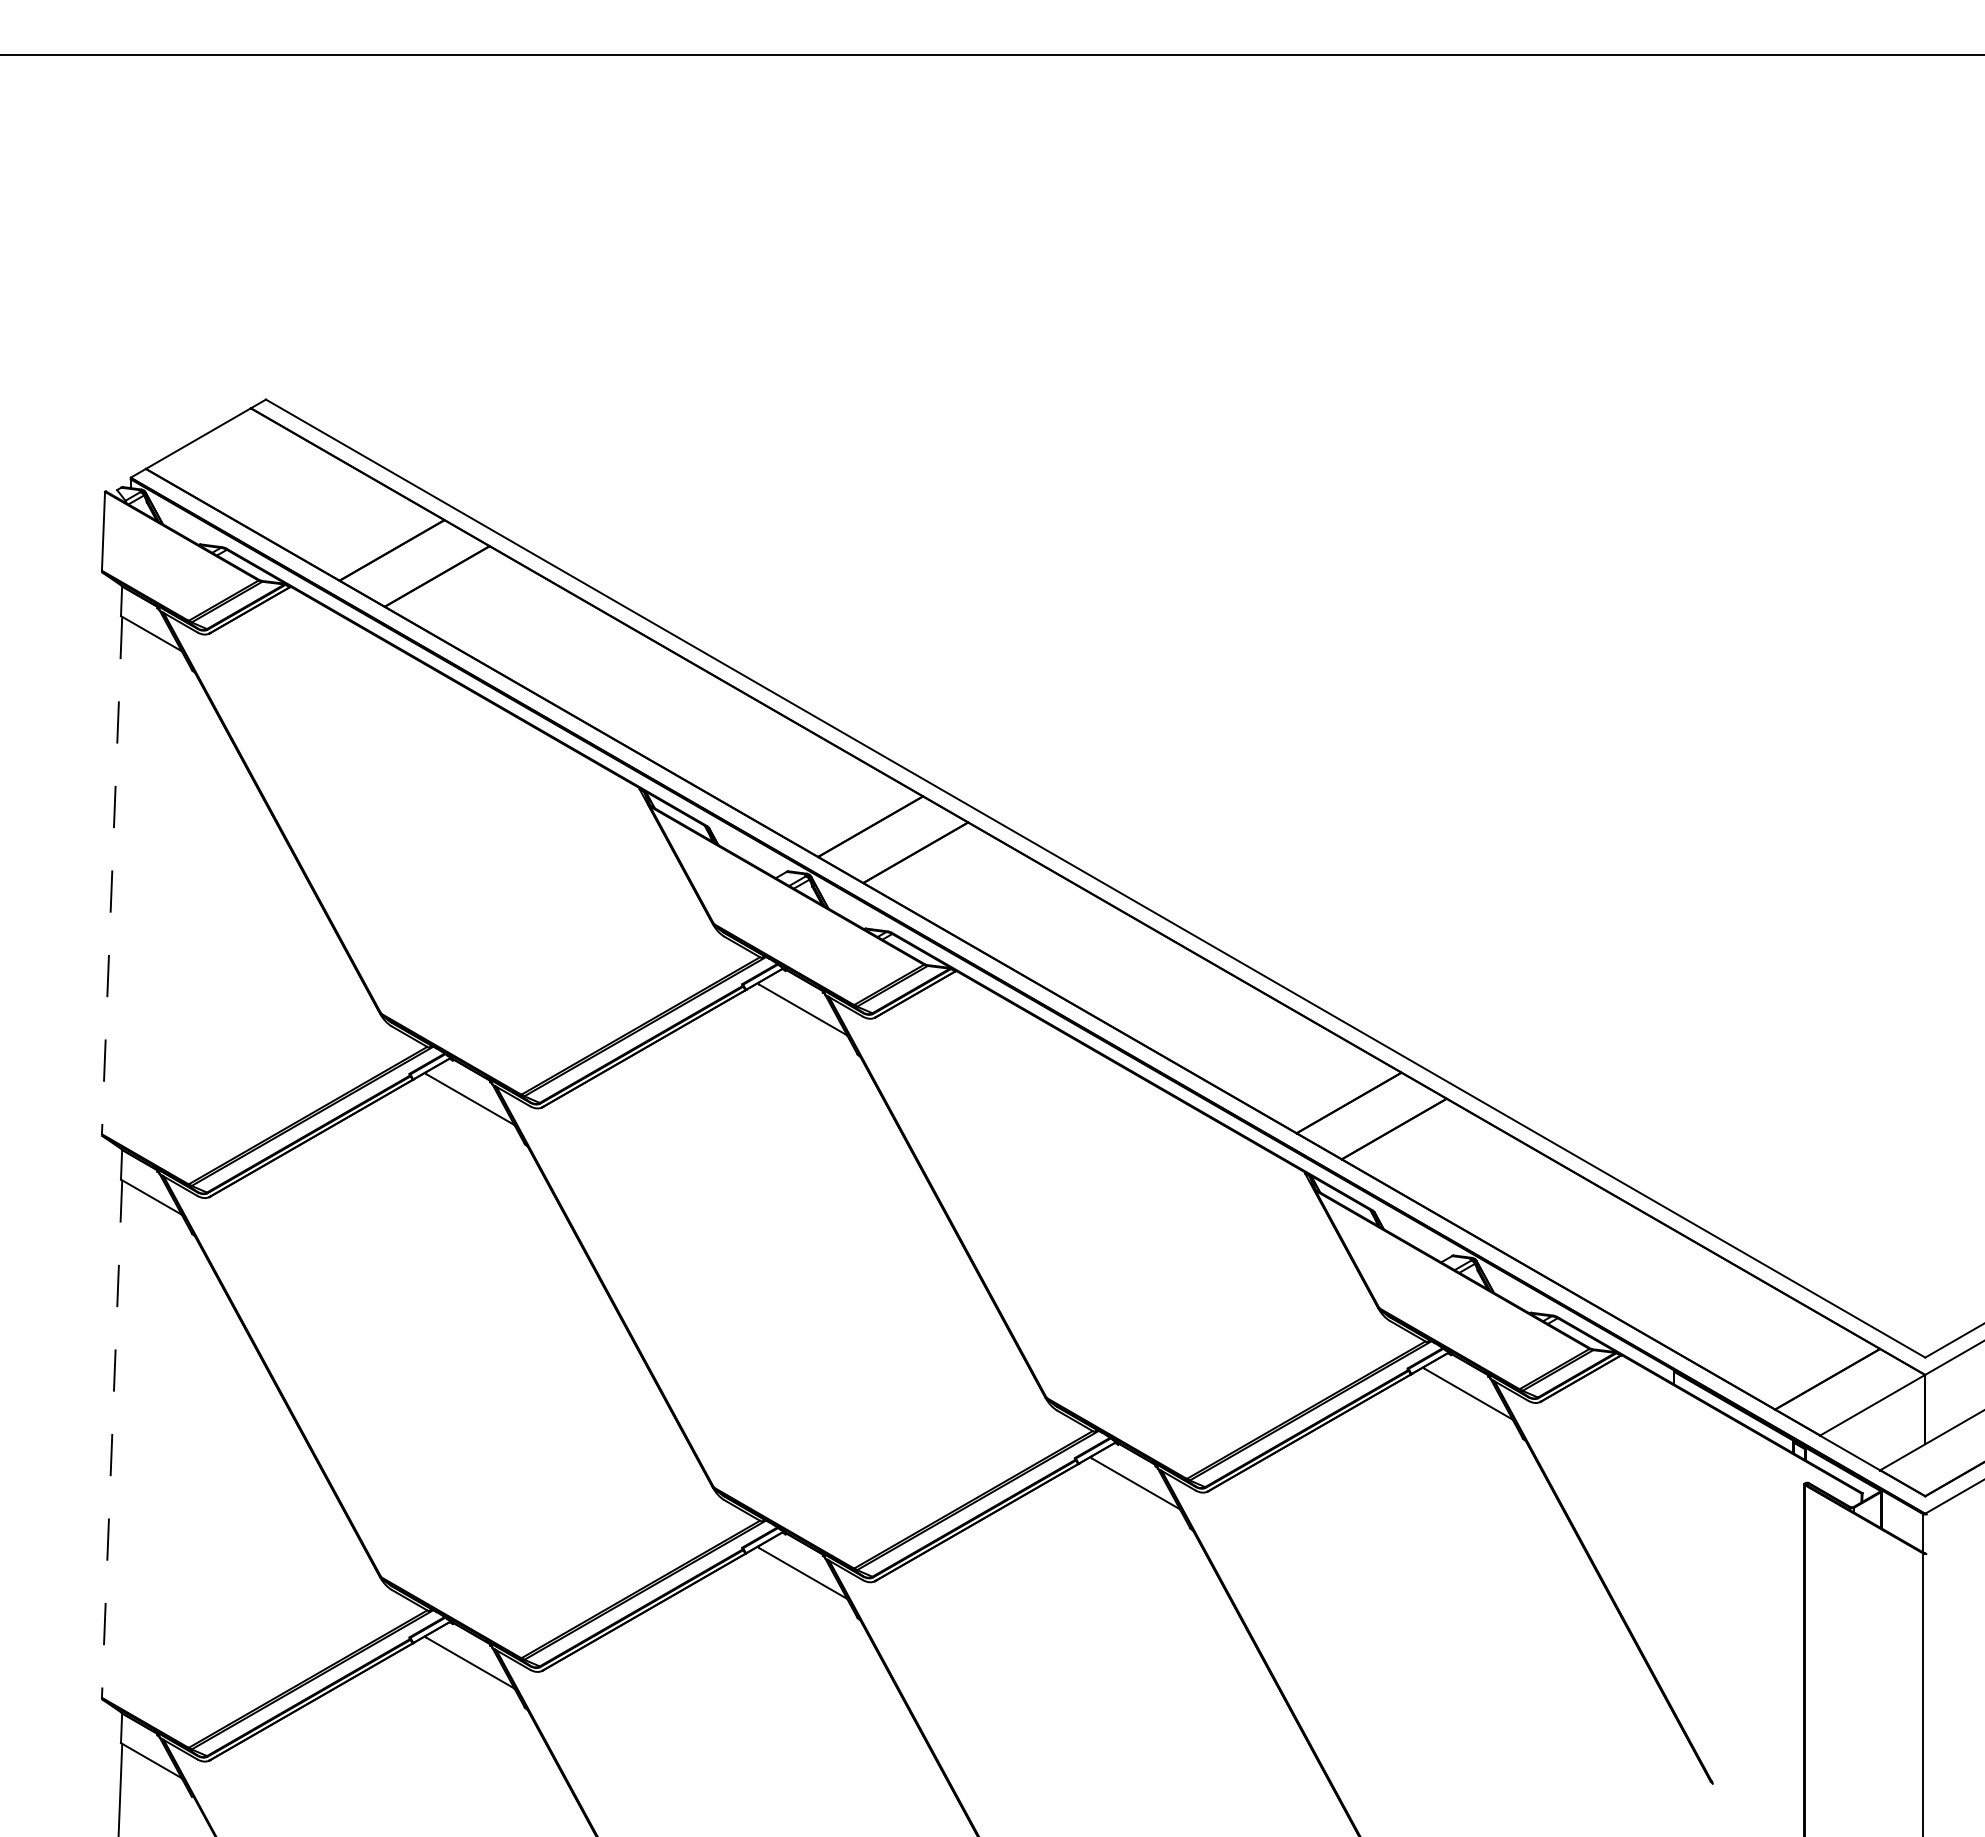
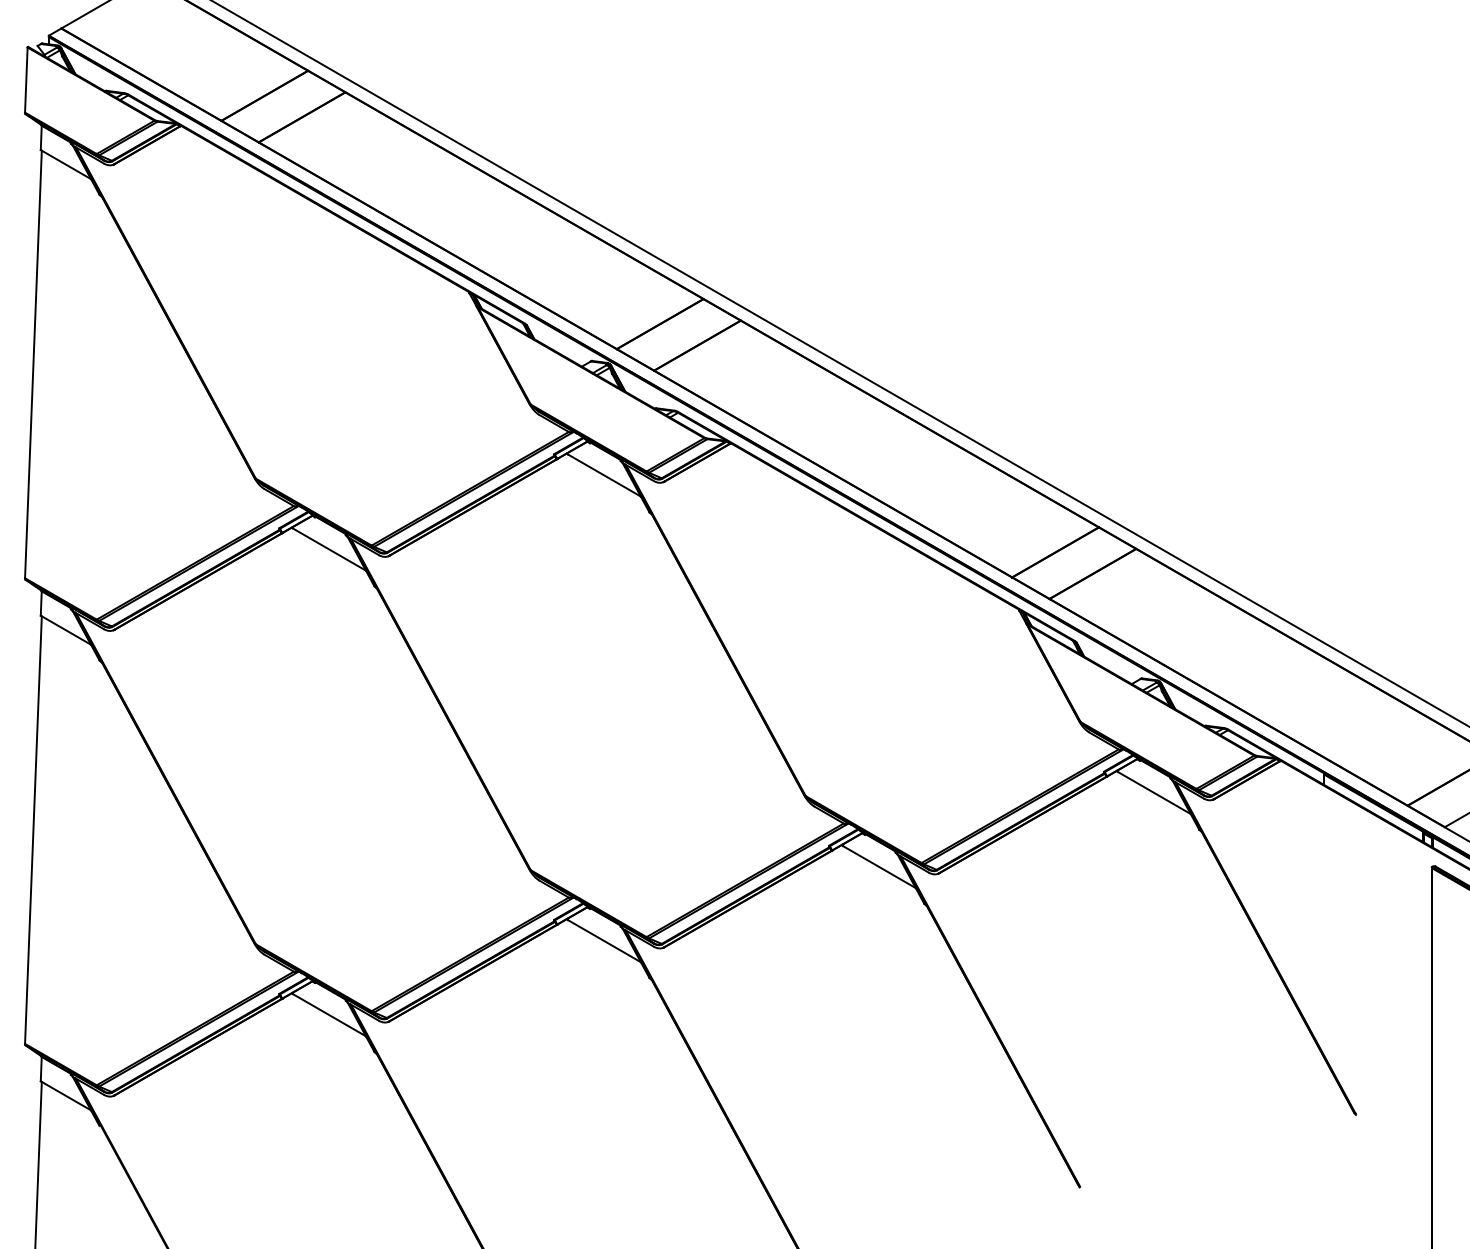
line: (112, 875) -> (33, 364), dashed -> solid
line: (112, 1439) -> (33, 830), dashed -> solid

